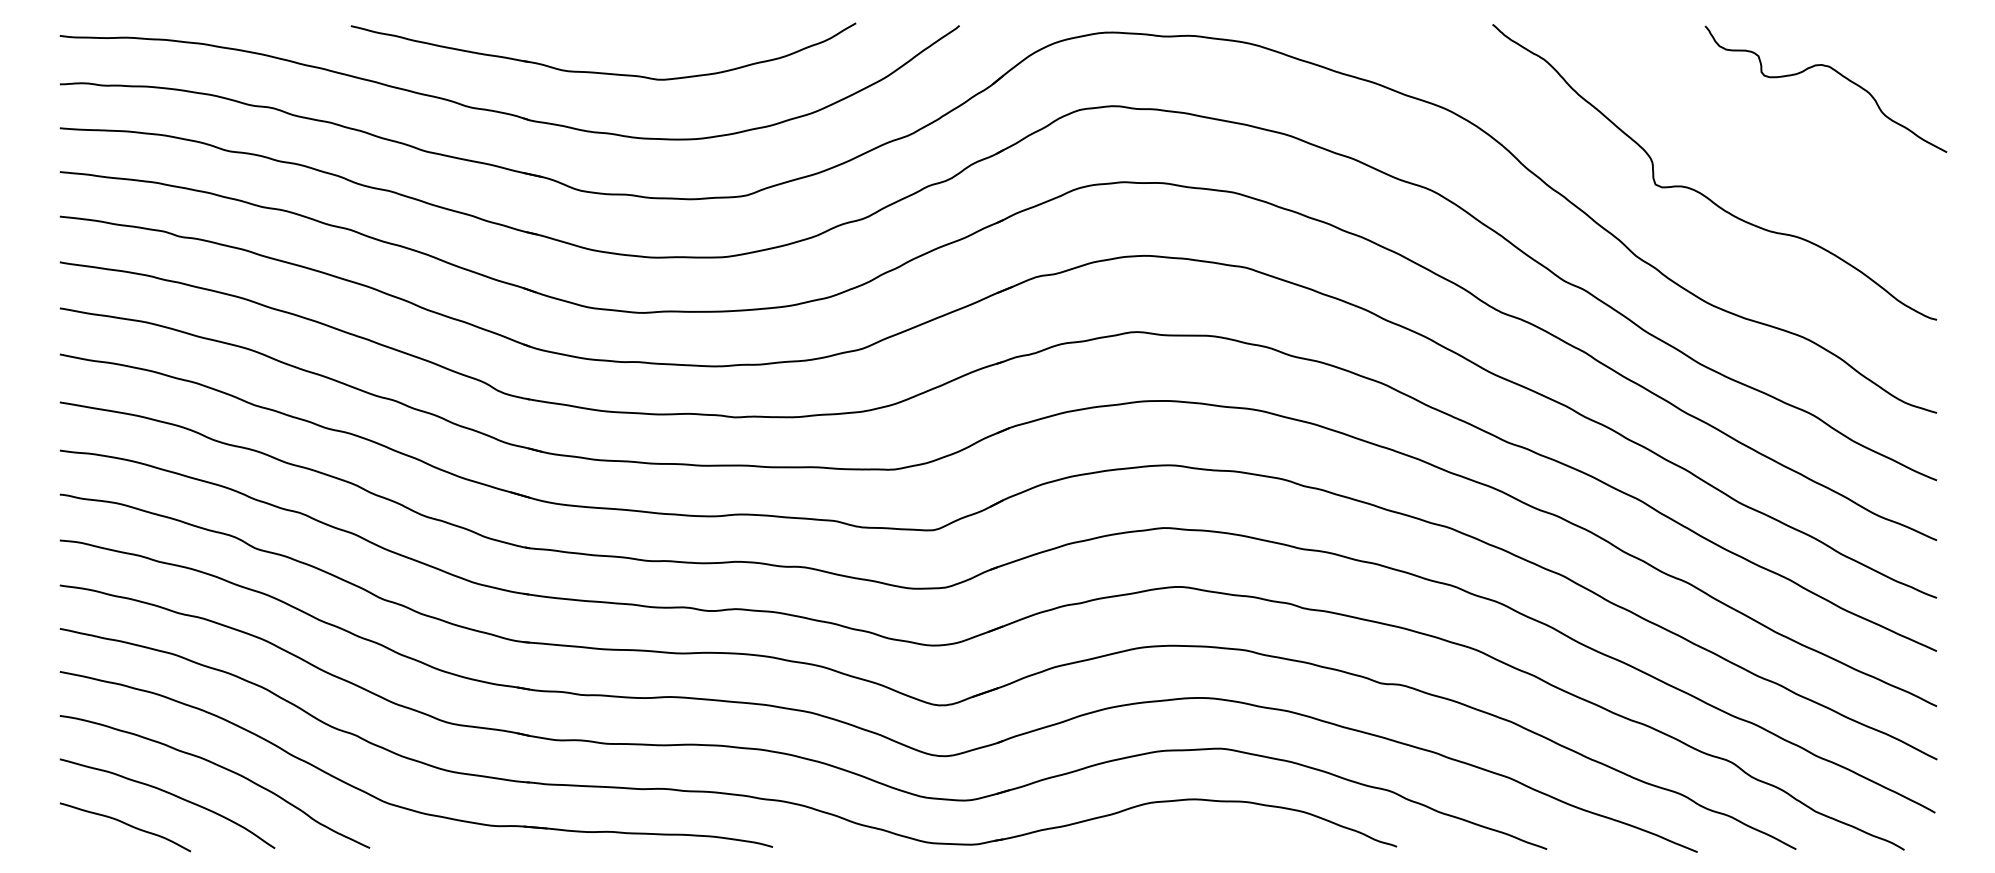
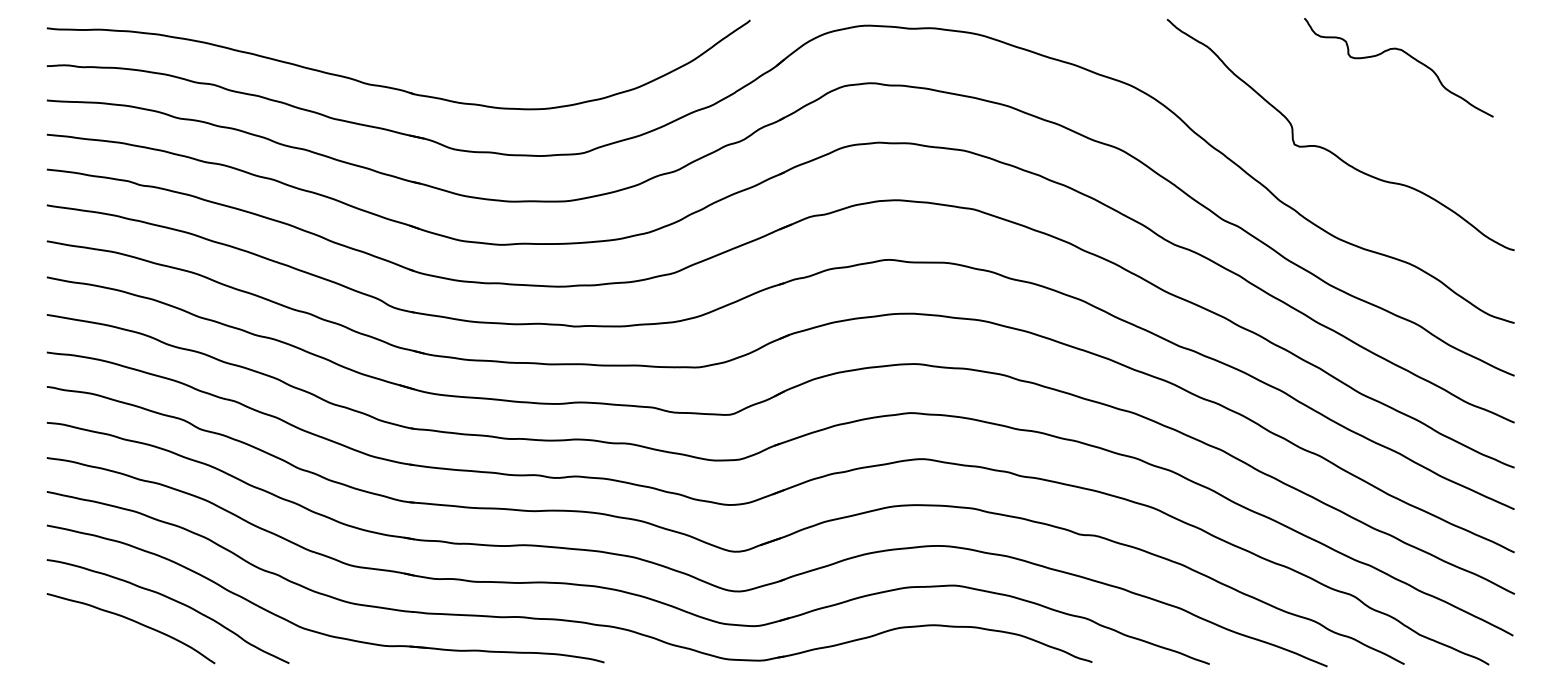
part: (603, 72) -> (471, 56), removed
curve: (1837, 73) -> (1407, 55), moved
curve: (124, 824) -> (97, 644), removed

